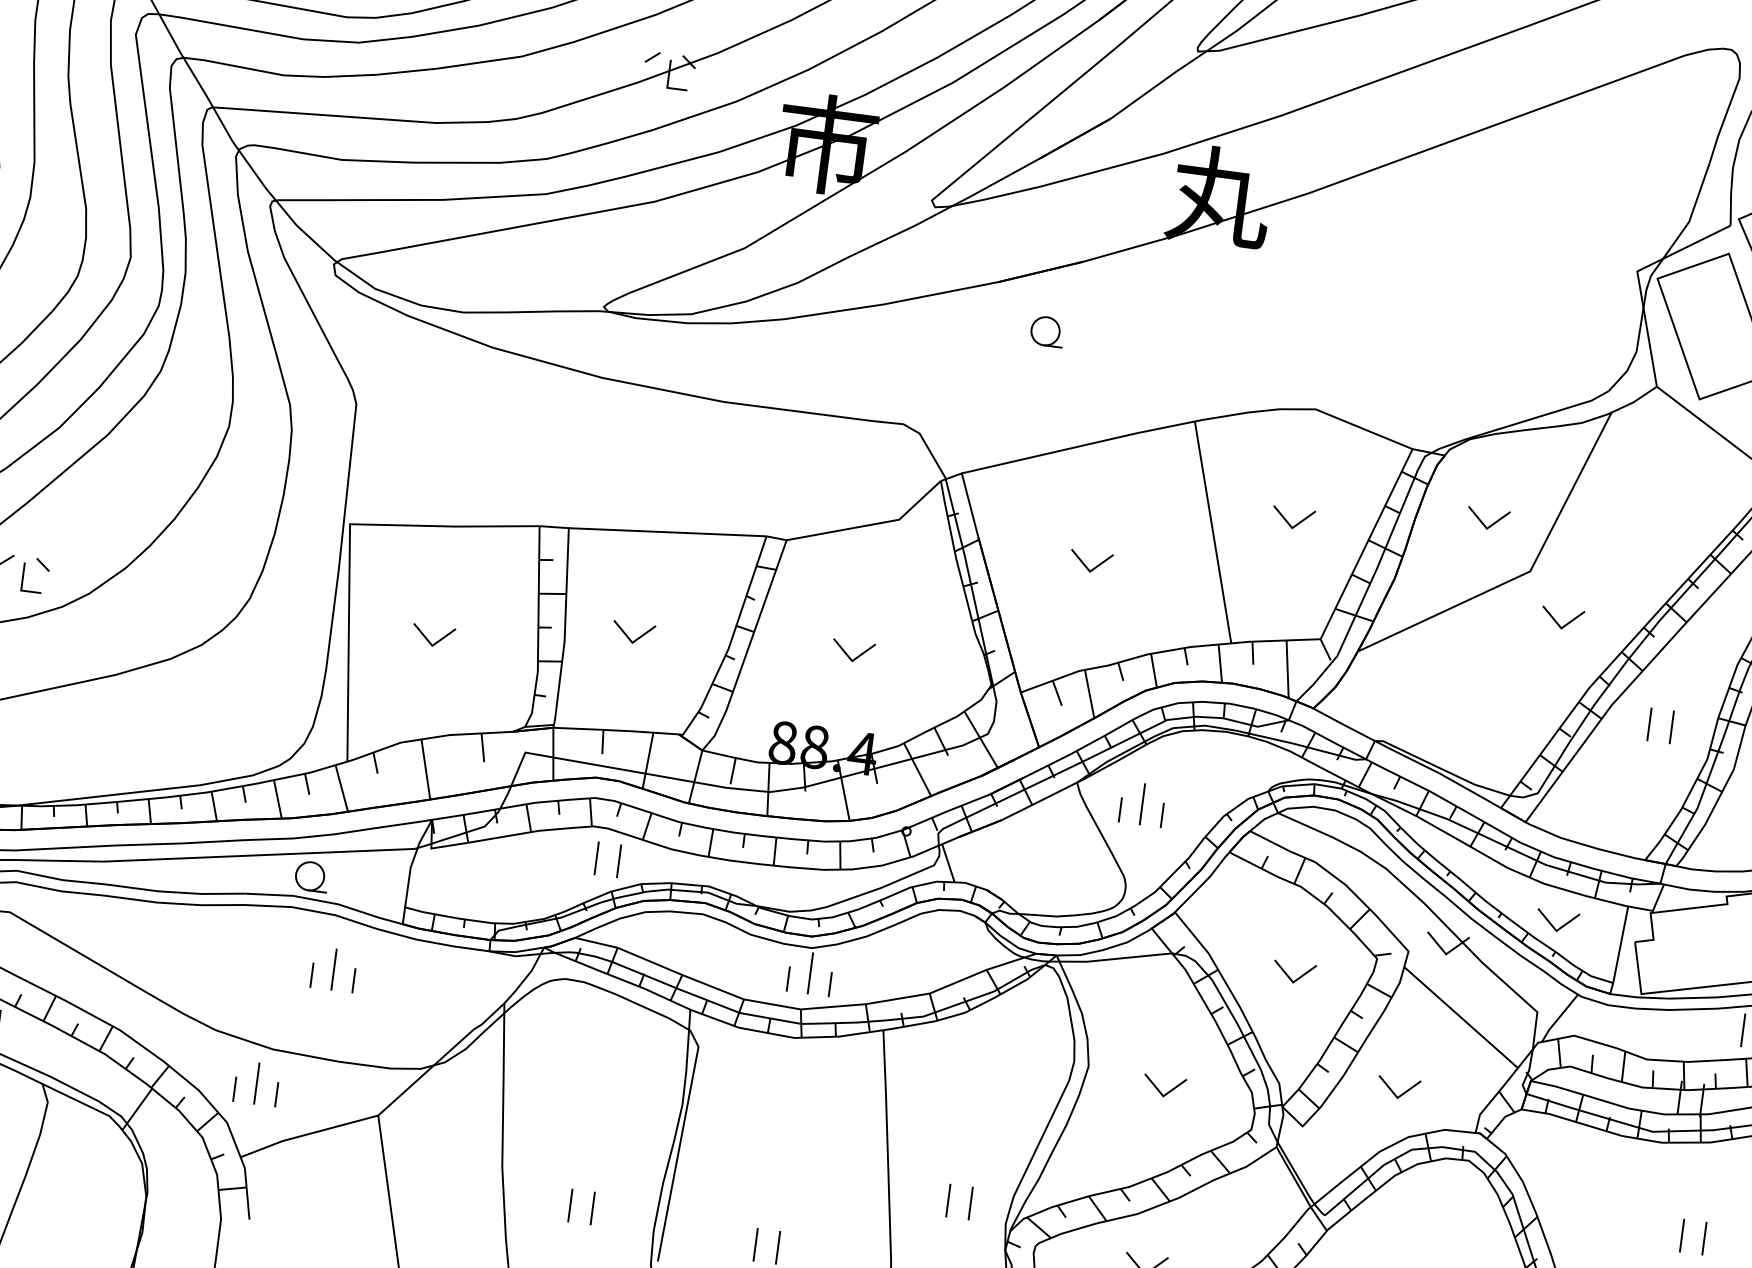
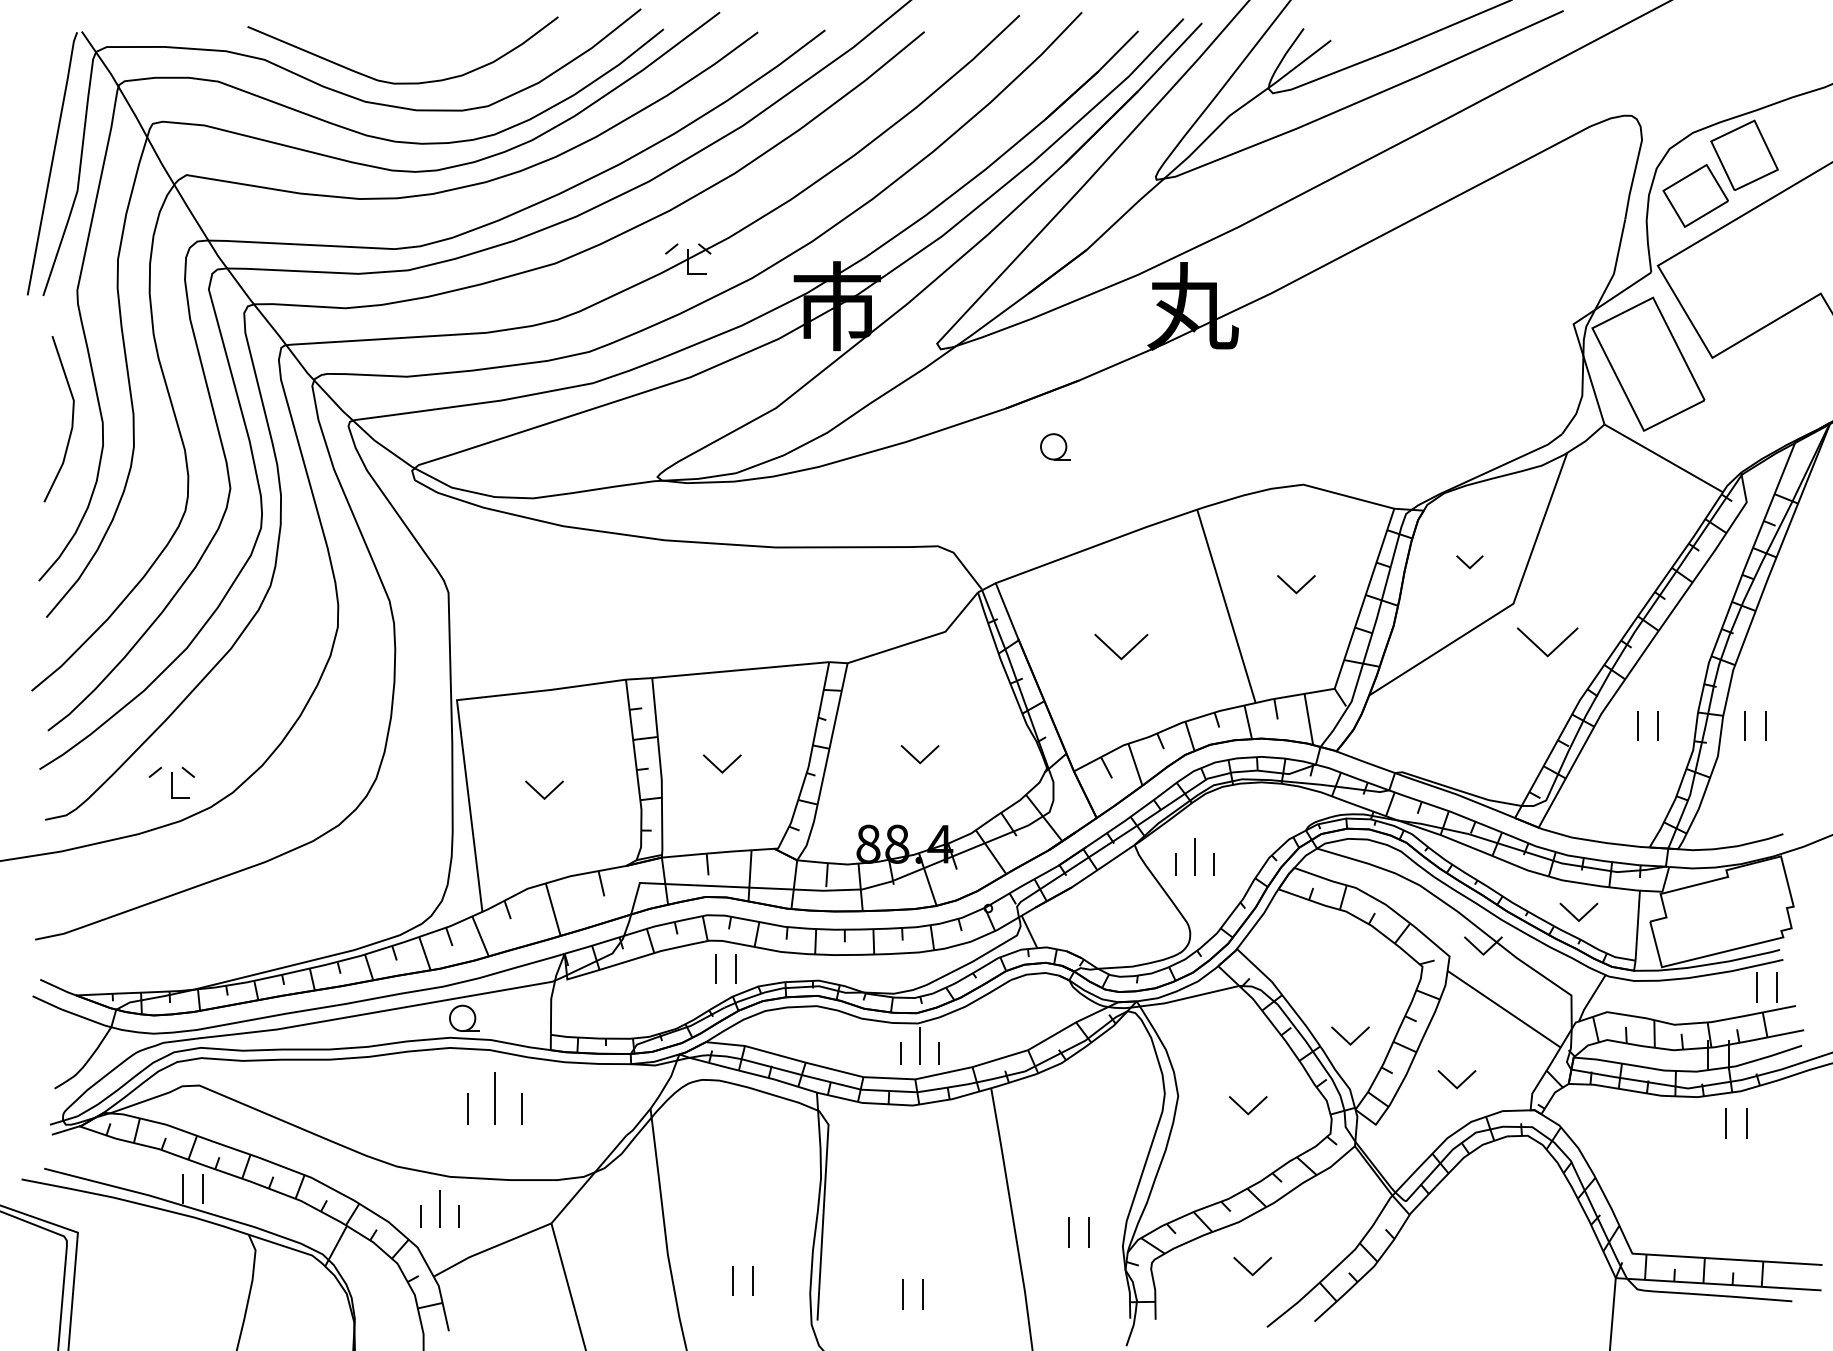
part: (1487, 518) -> (1469, 561), size x0.7
part: (1091, 561) -> (1121, 646), size x1.4
part: (1562, 617) -> (1547, 641), size x1.6
part: (333, 969) -> (494, 1098), size x1.4
part: (1294, 972) -> (1350, 1035), moved
part: (1682, 1235) -> (1726, 1123), moved

